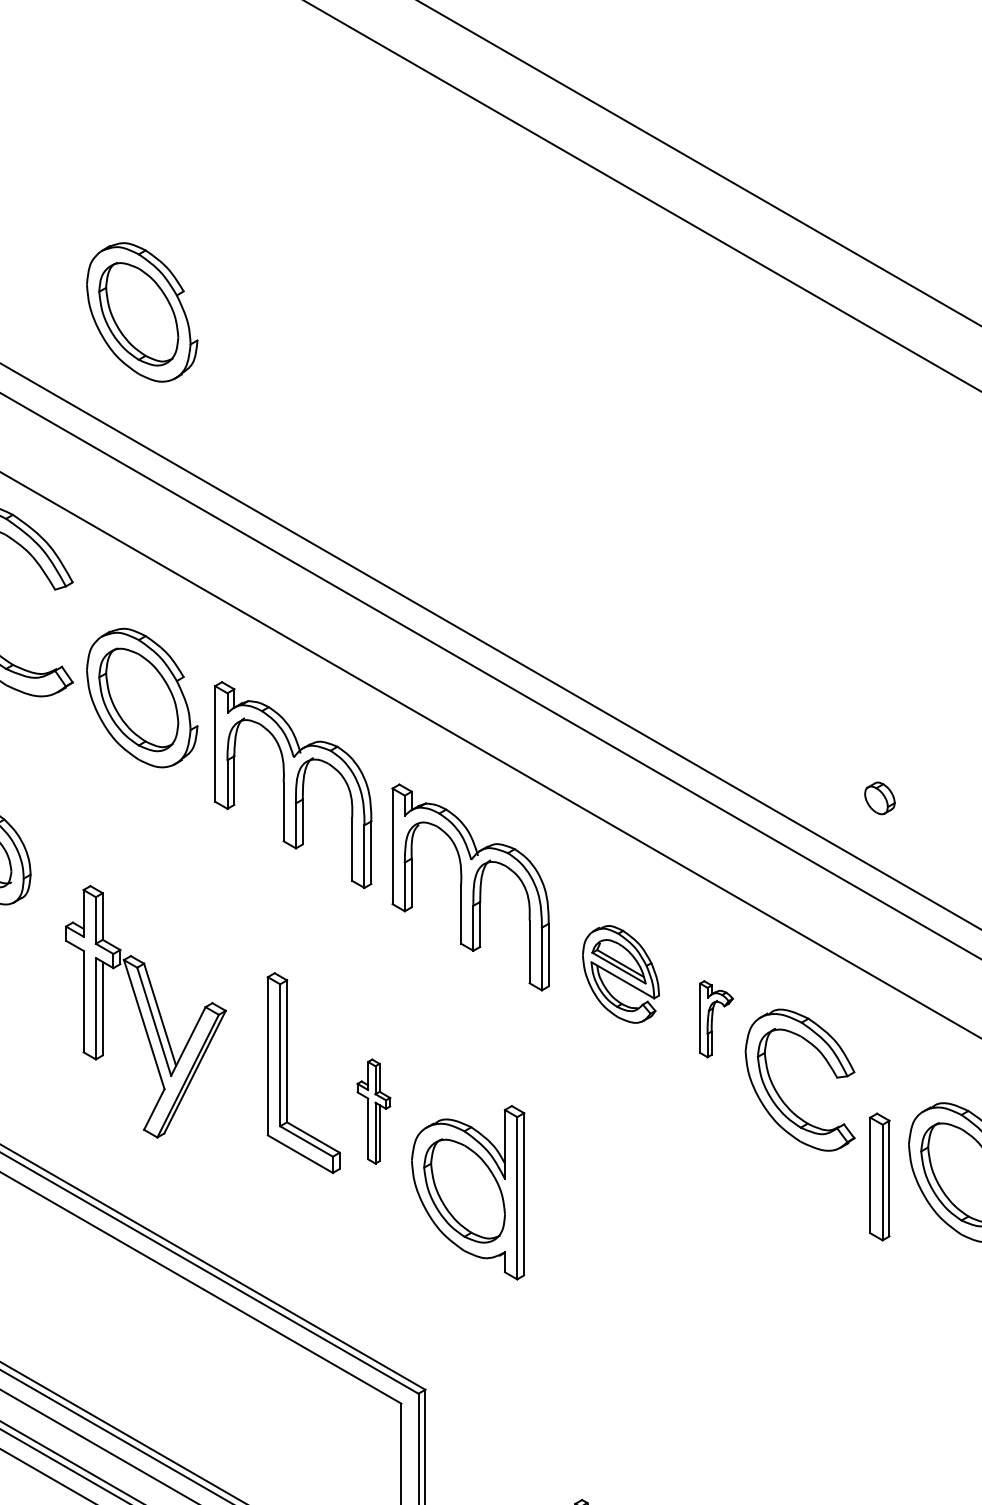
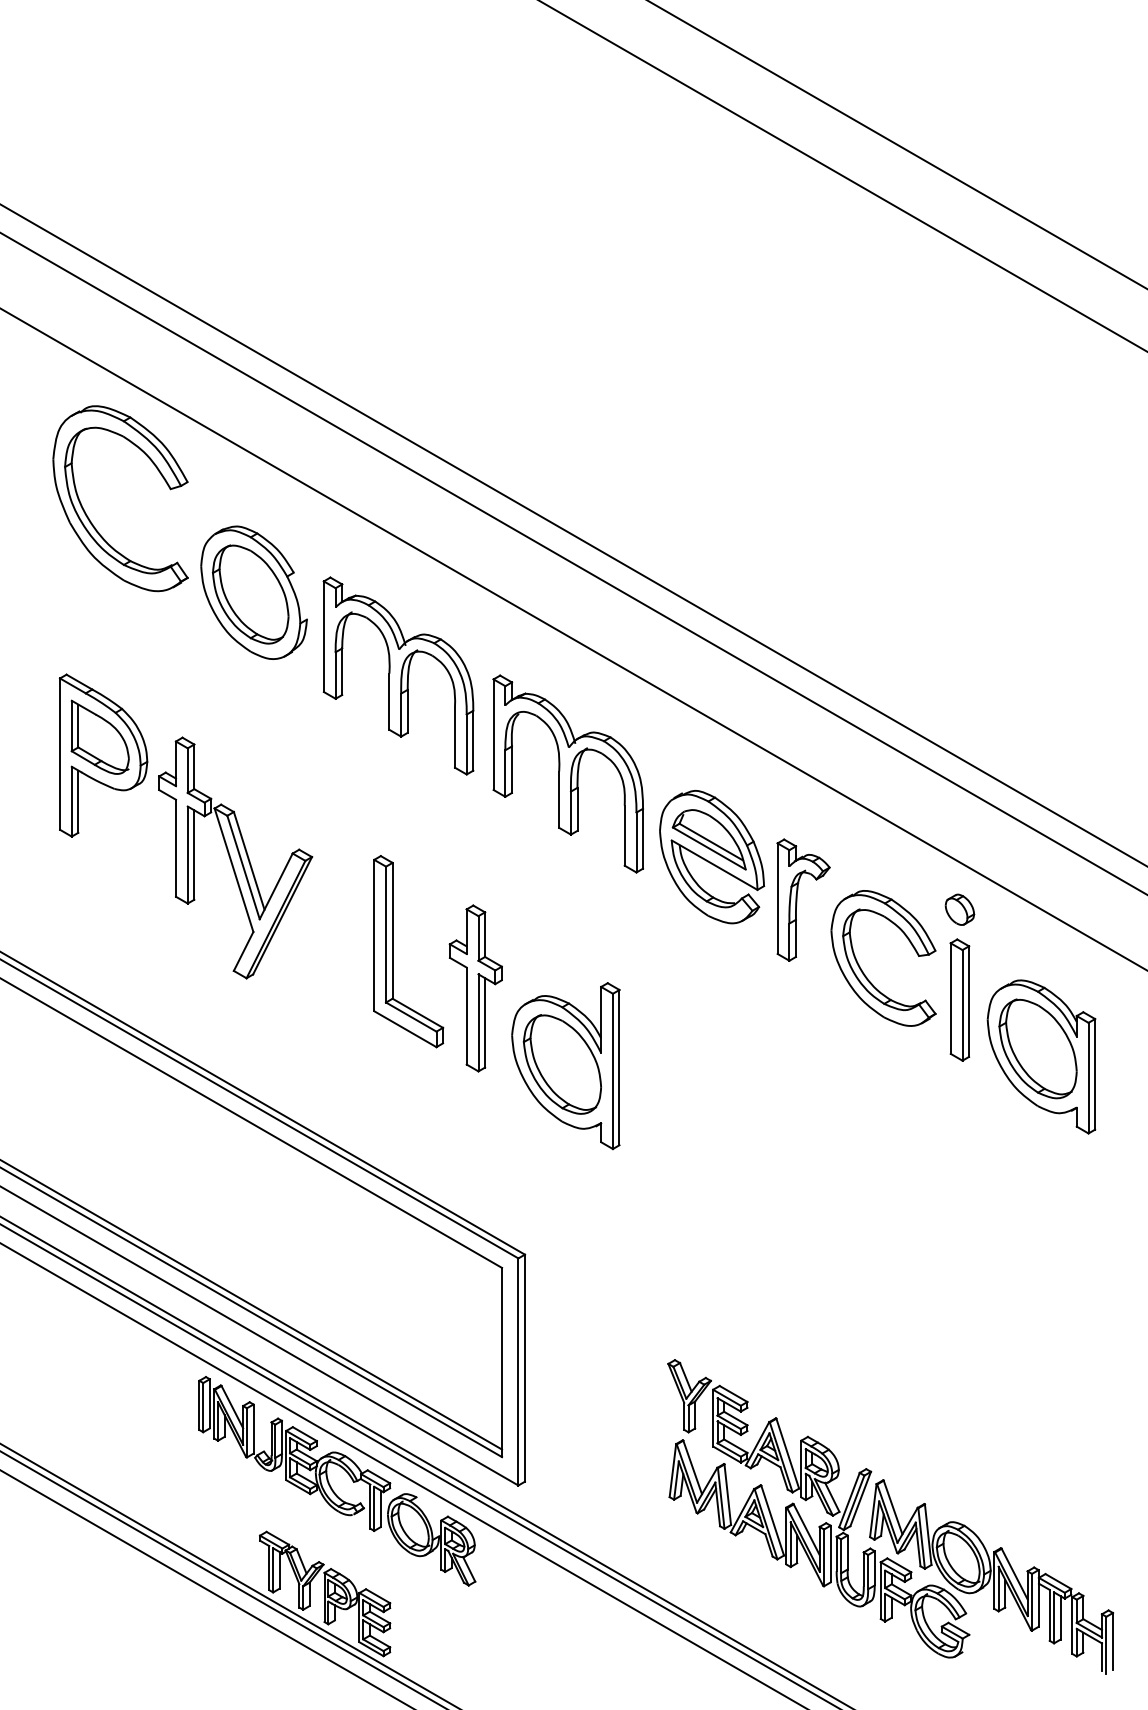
part: (141, 312) -> (253, 223), removed
part: (879, 798) -> (959, 909), moved
part: (621, 974) -> (712, 857), size x1.43
part: (145, 1011) -> (235, 857), moved
part: (716, 1018) -> (803, 899), size x1.67
part: (373, 1111) -> (475, 988), size x1.67
part: (879, 1176) -> (959, 999), moved

